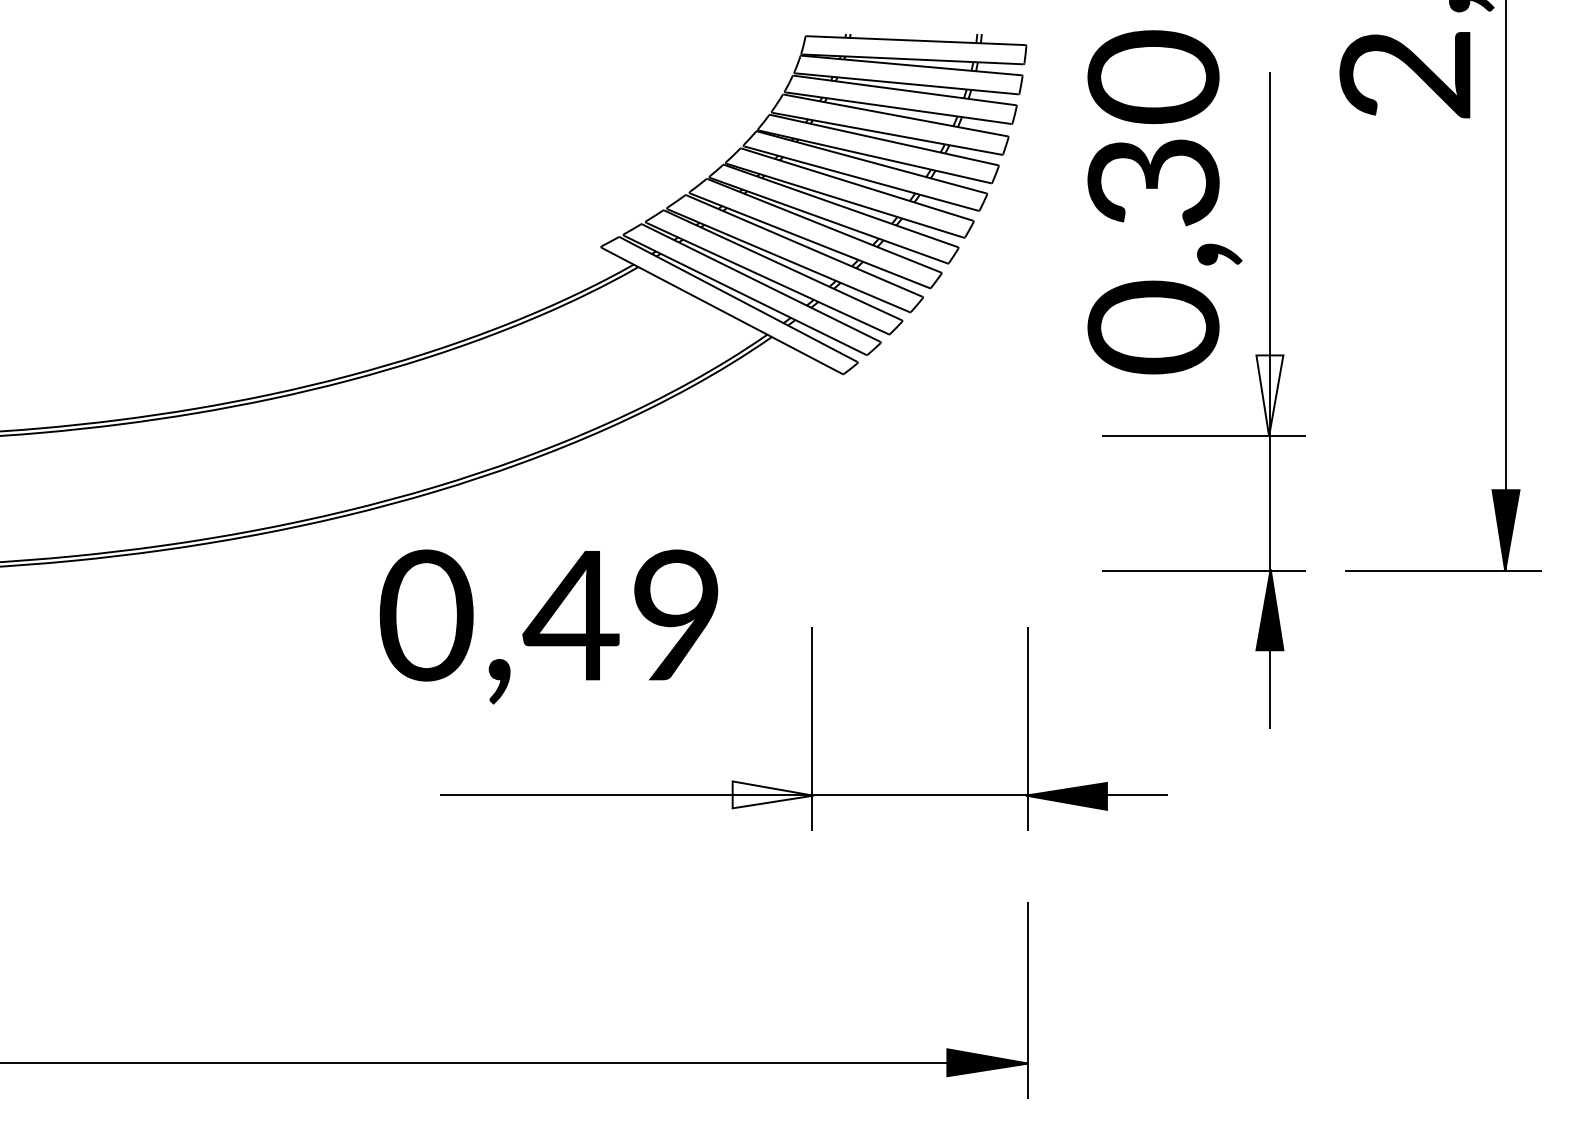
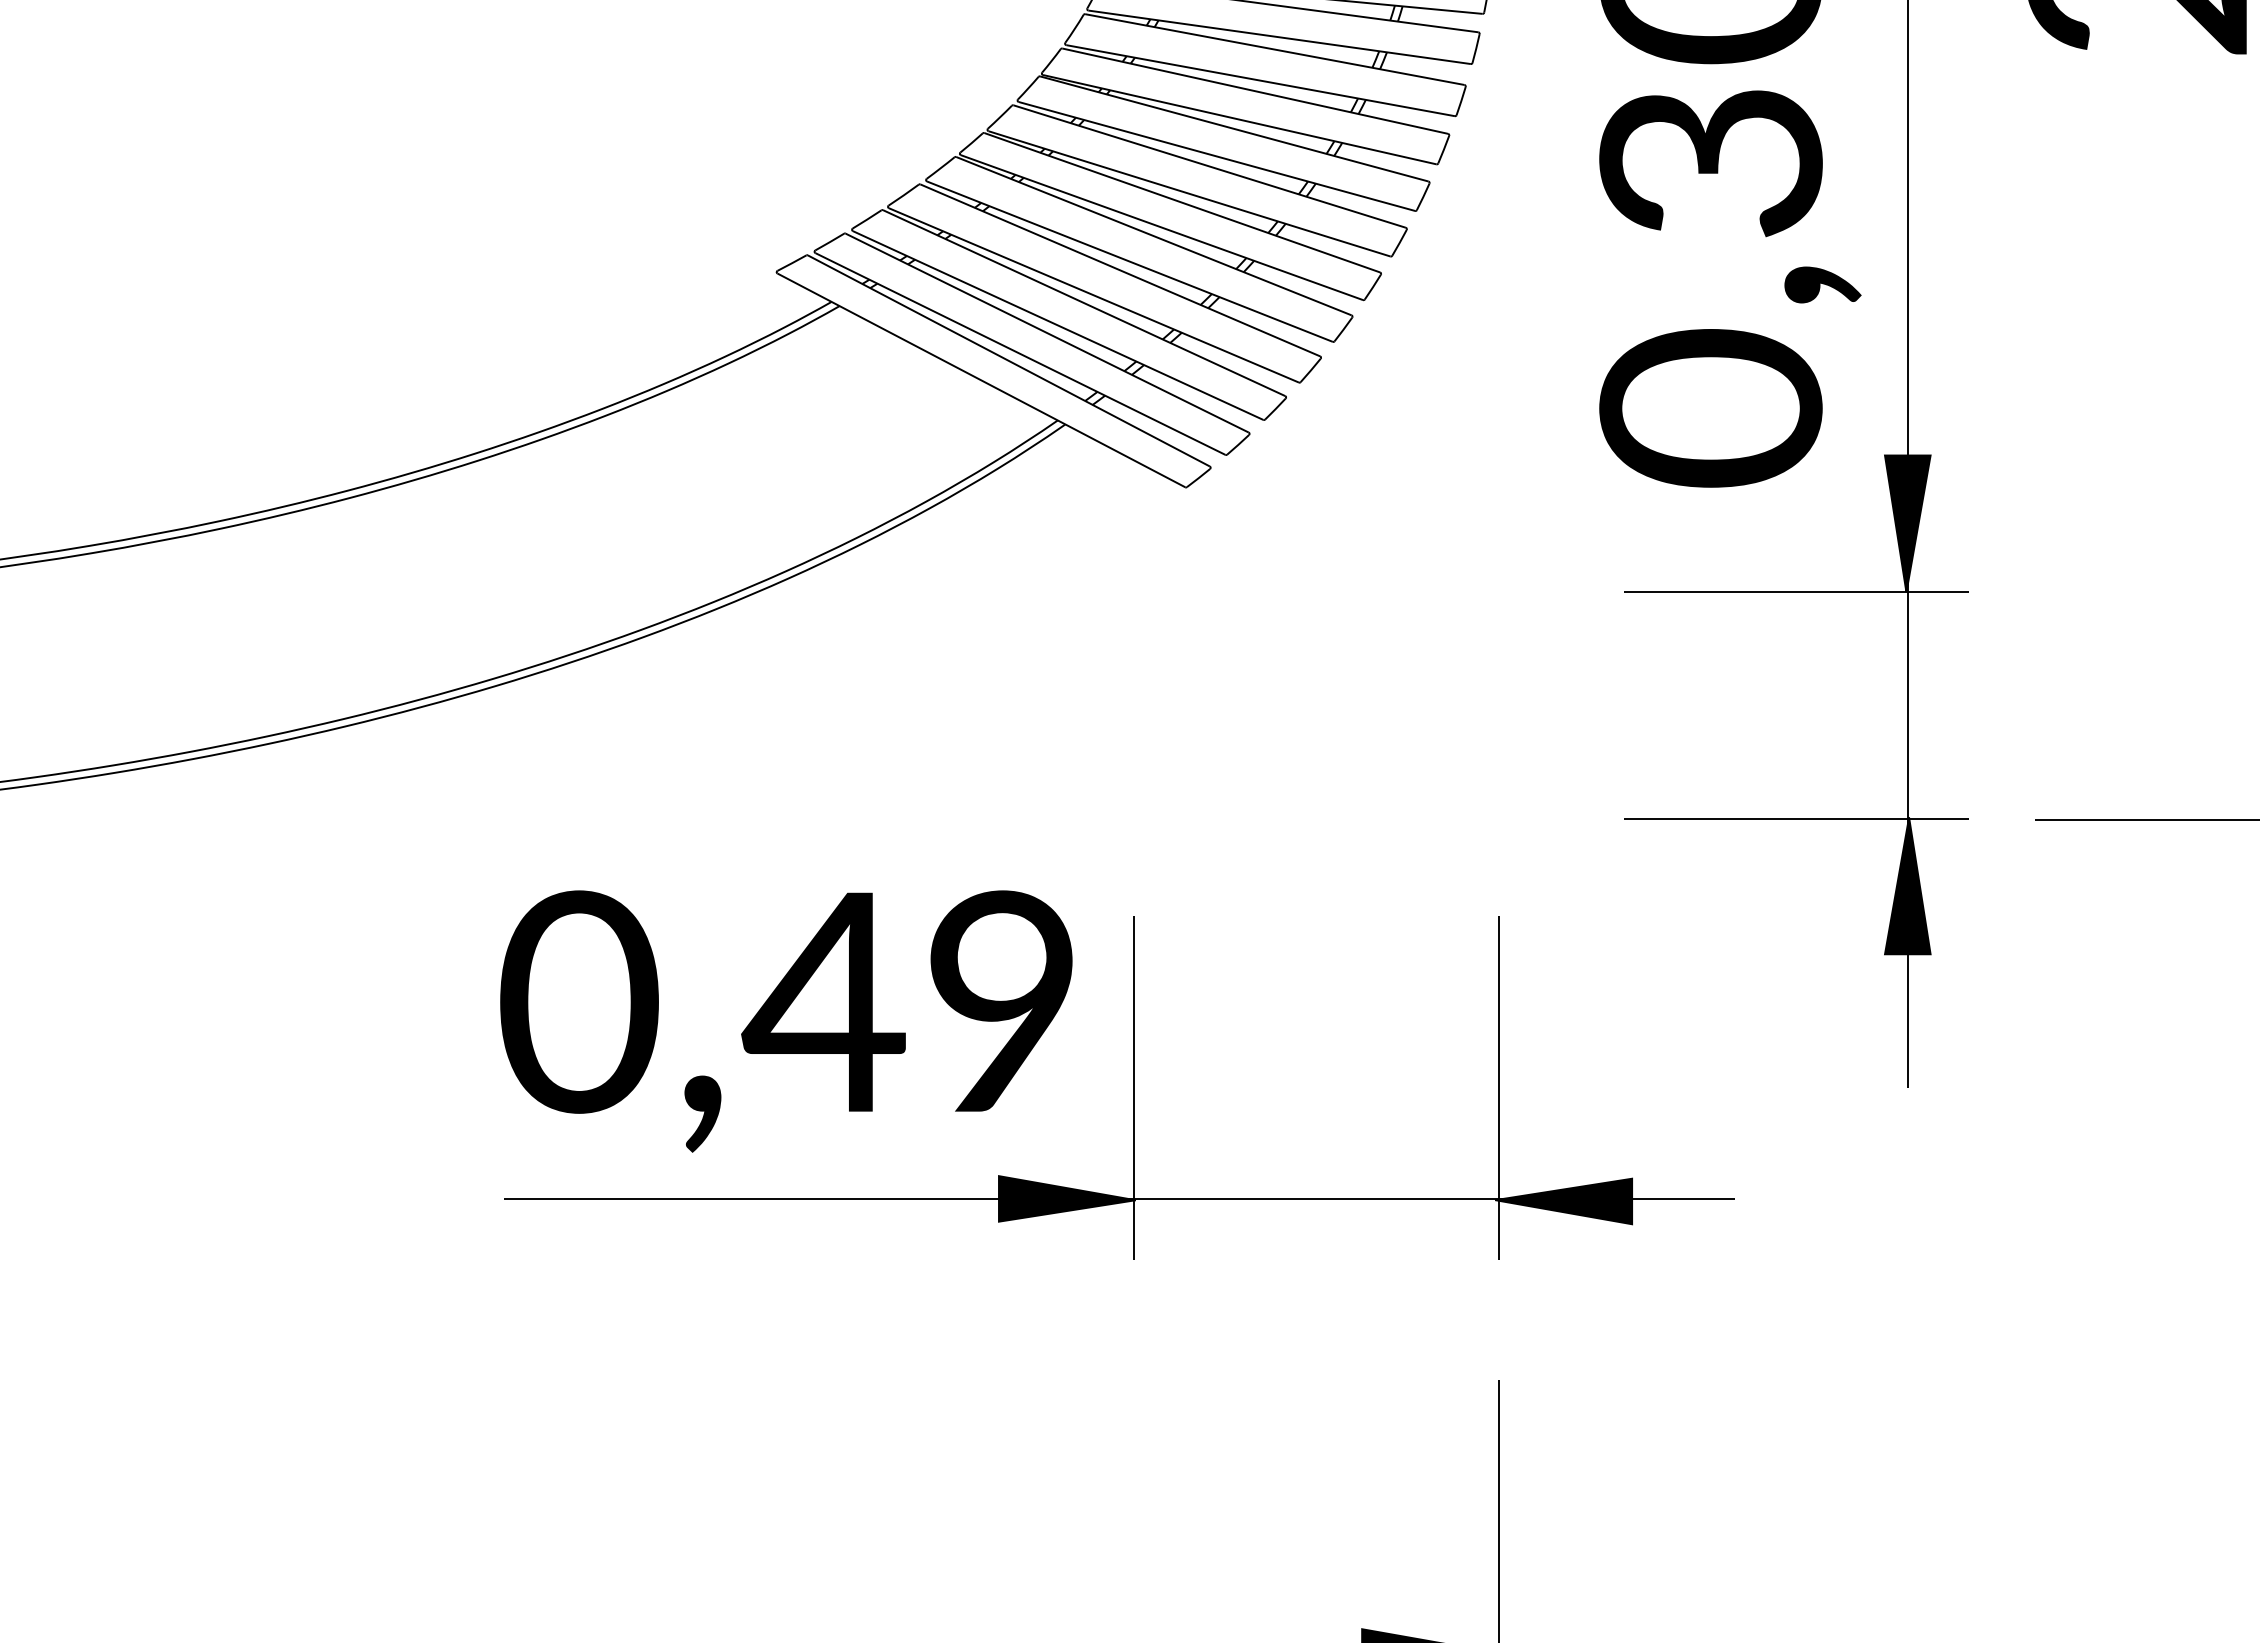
fill: (1269, 395) -> (1907, 523), added
text: (548, 626) -> (785, 1020), moved
fill: (772, 794) -> (1066, 1198), added

